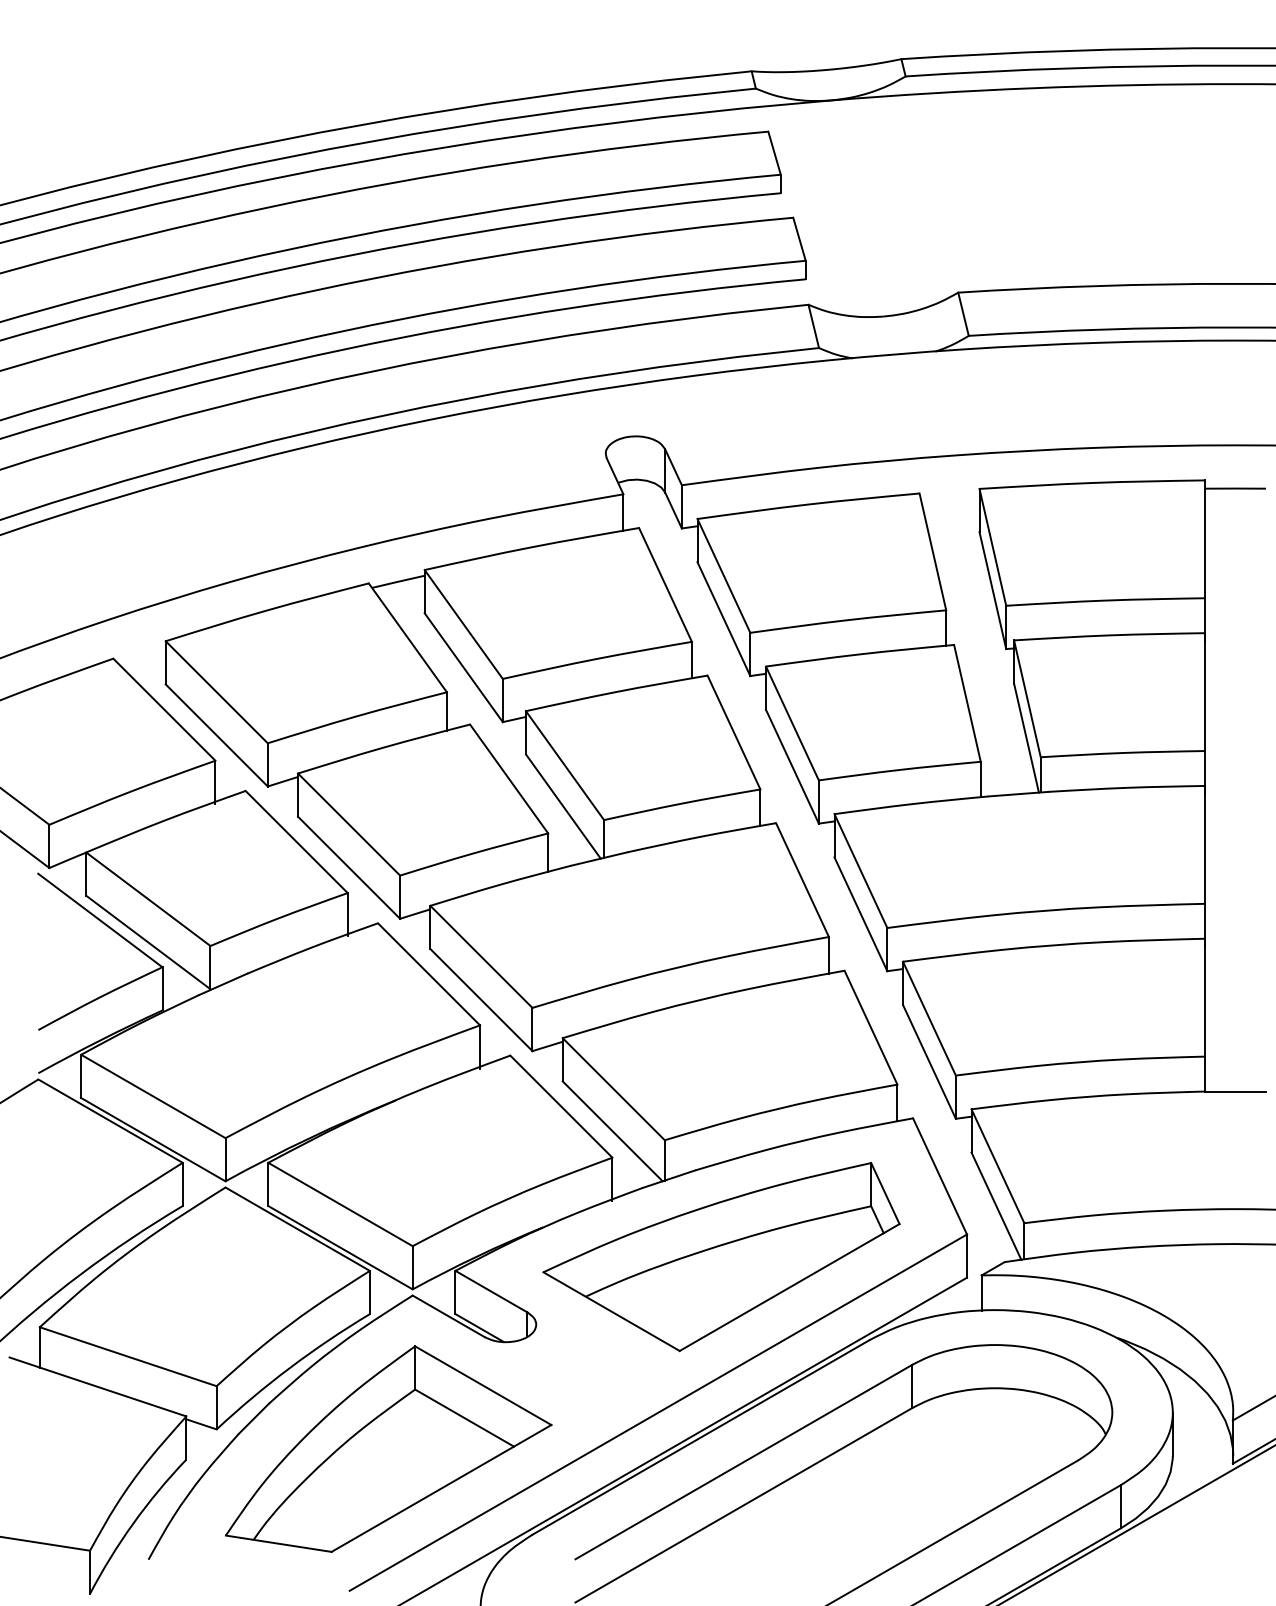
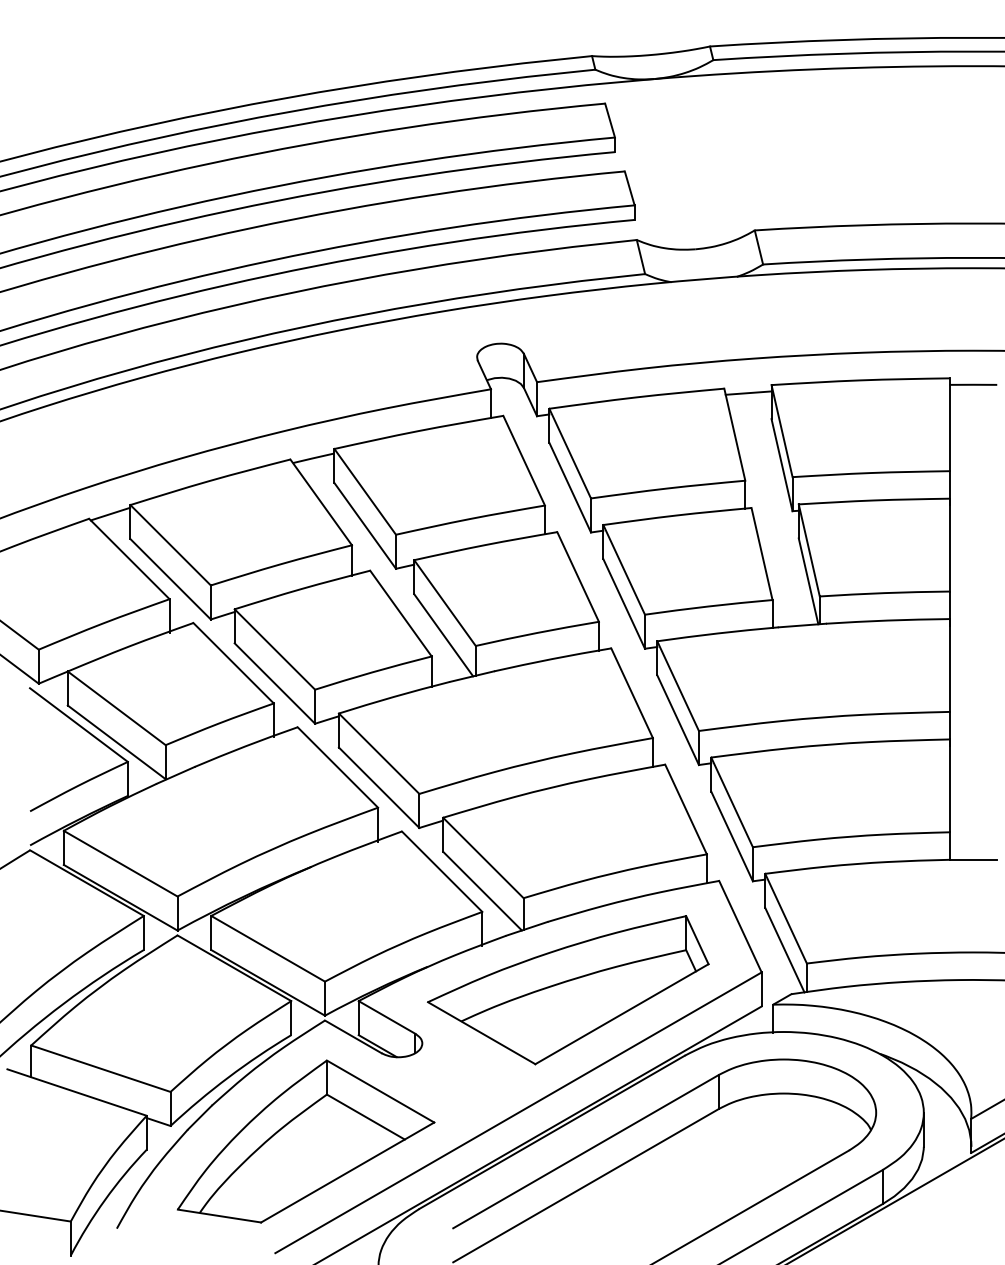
line: (950, 499) -> (748, 393), added
line: (140, 652) -> (110, 513), added

